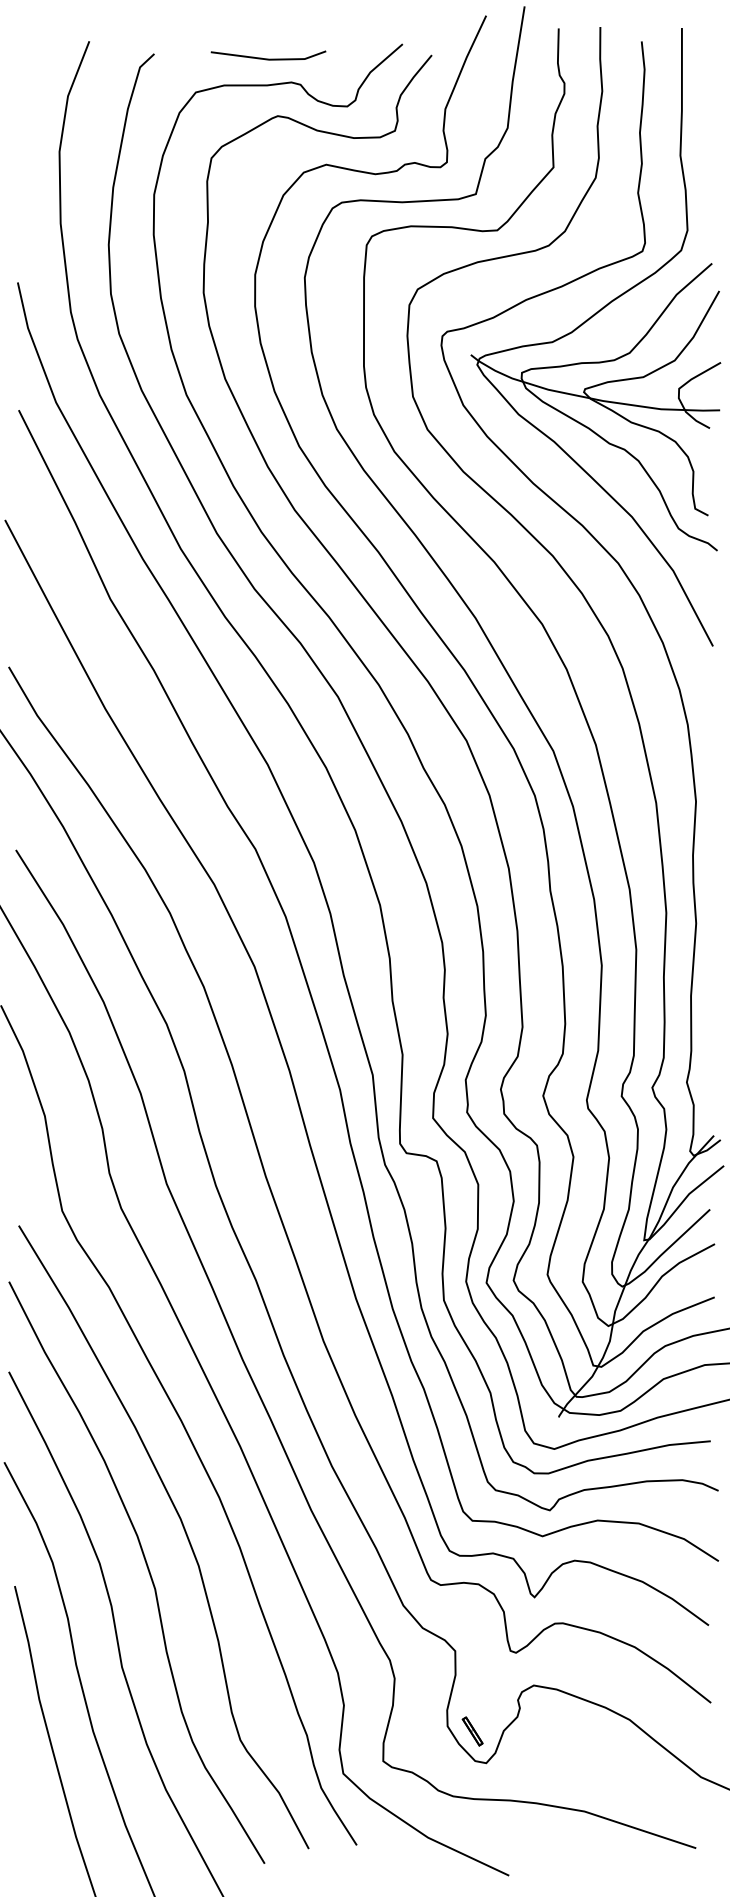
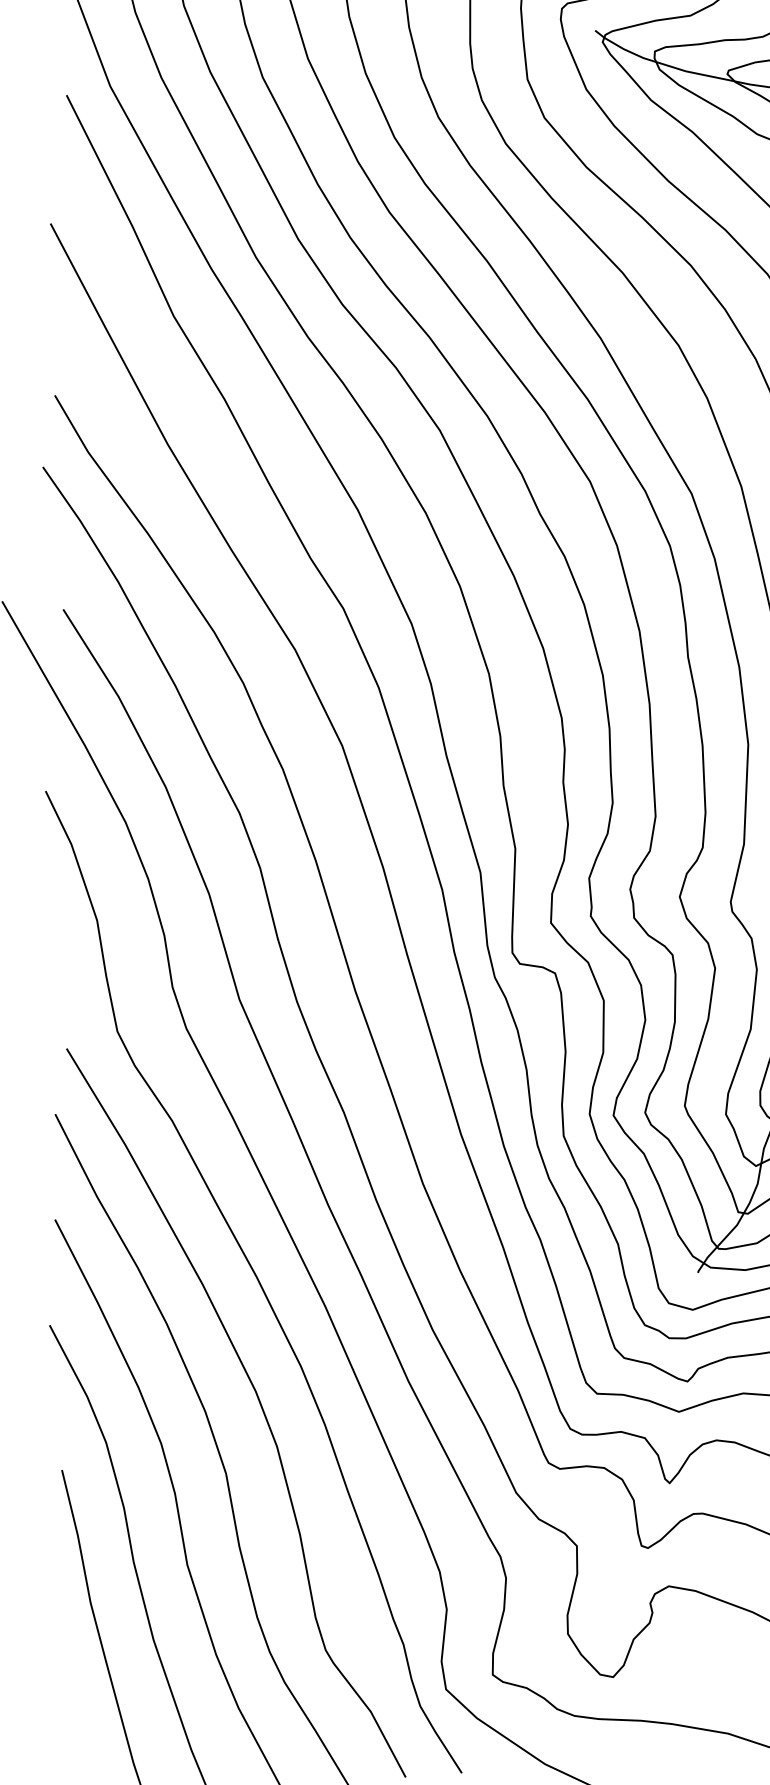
part: (472, 1731) -> (597, 1640), removed

